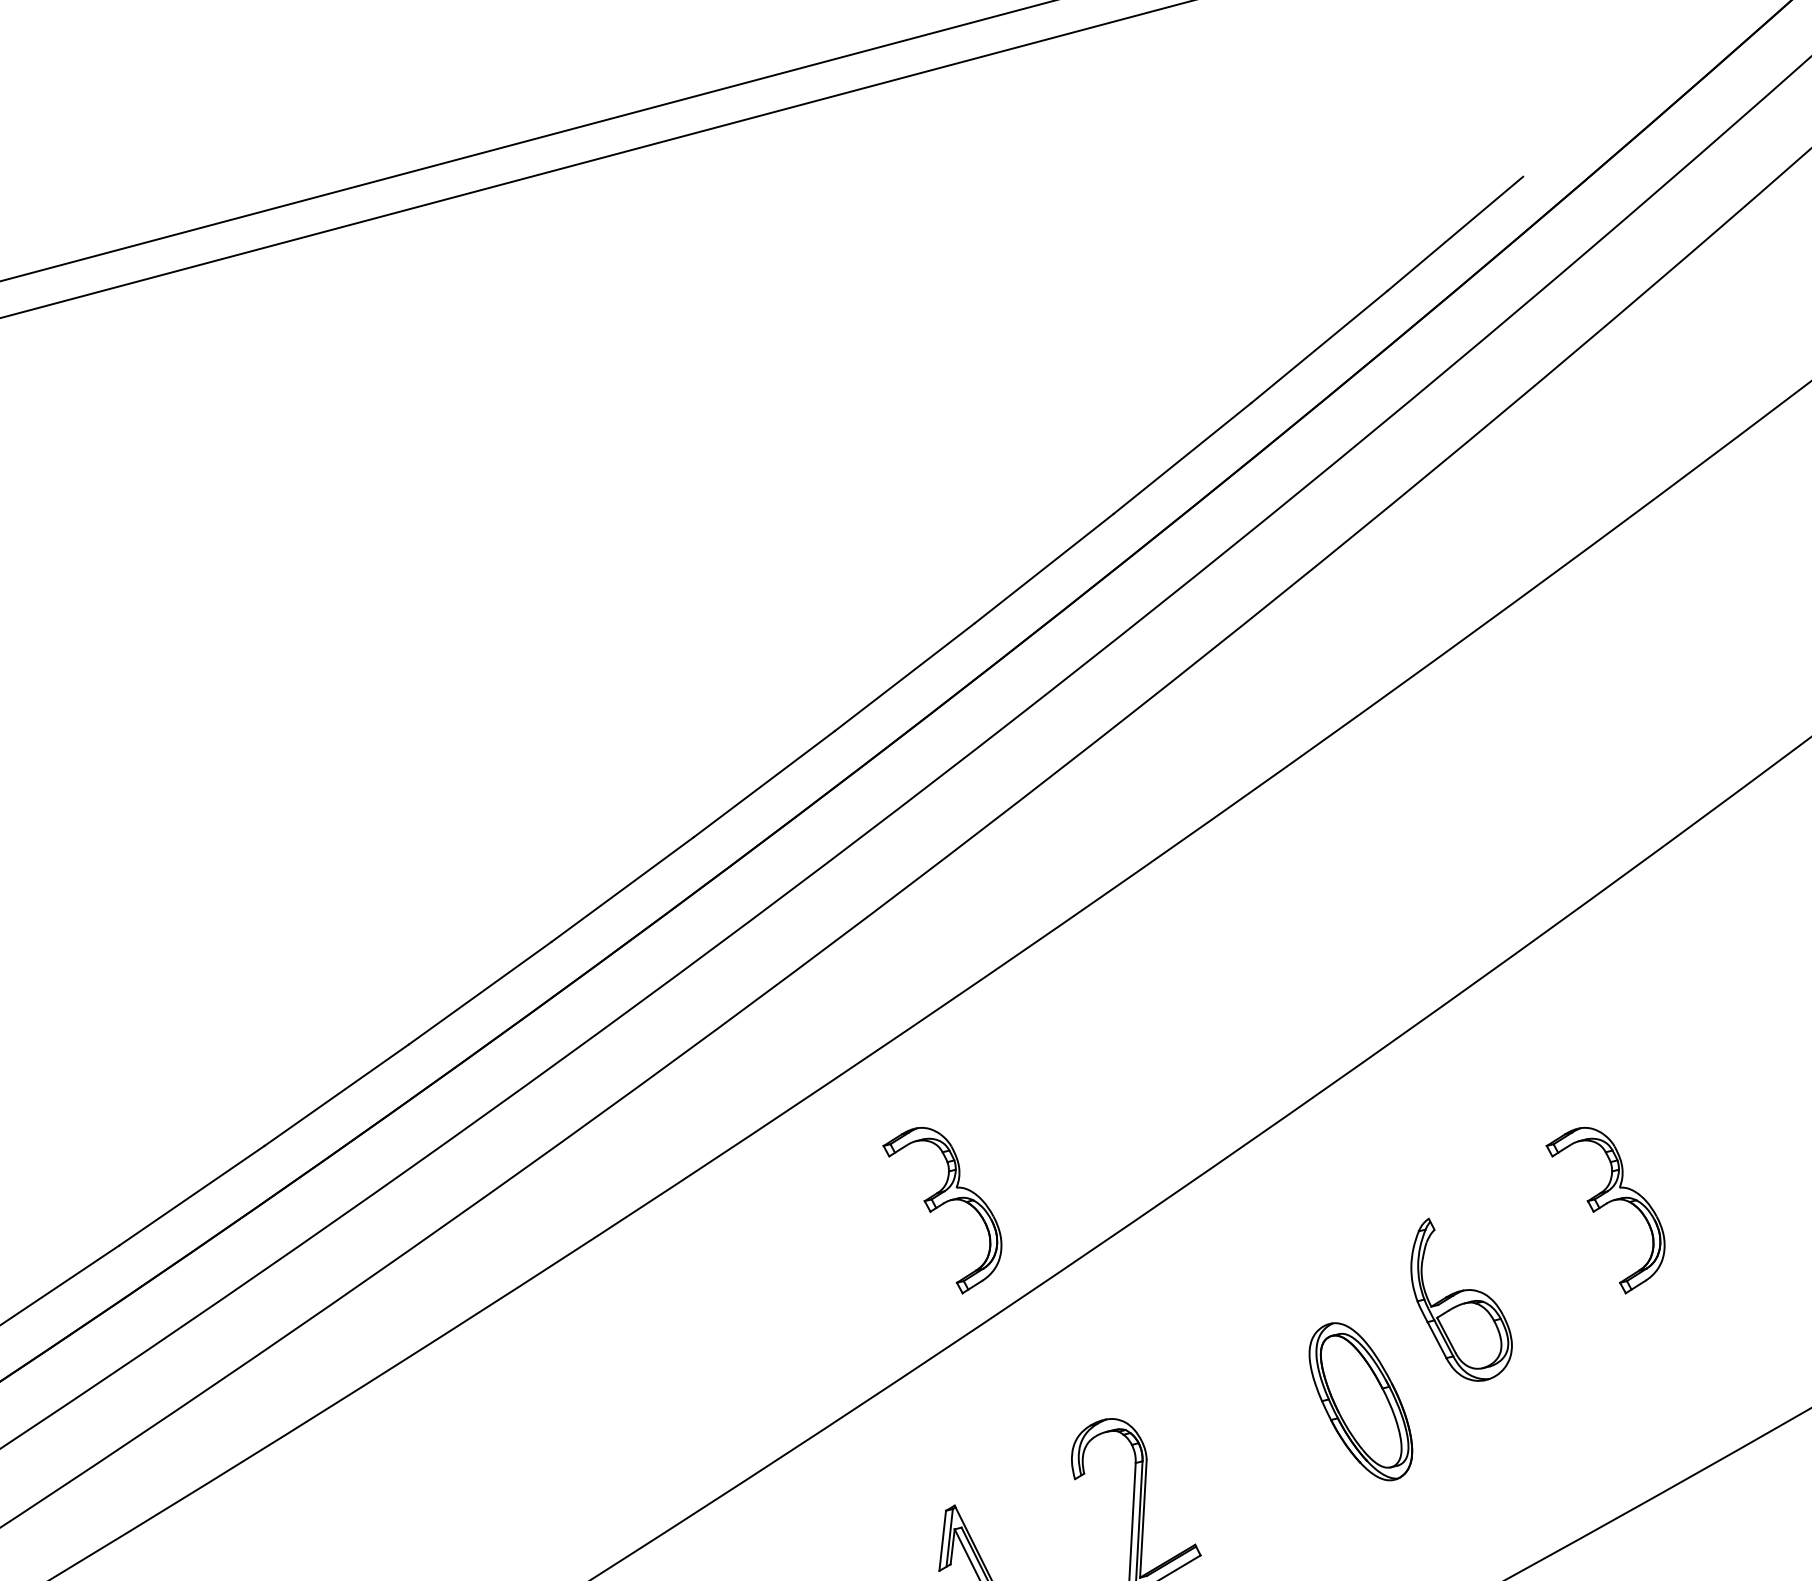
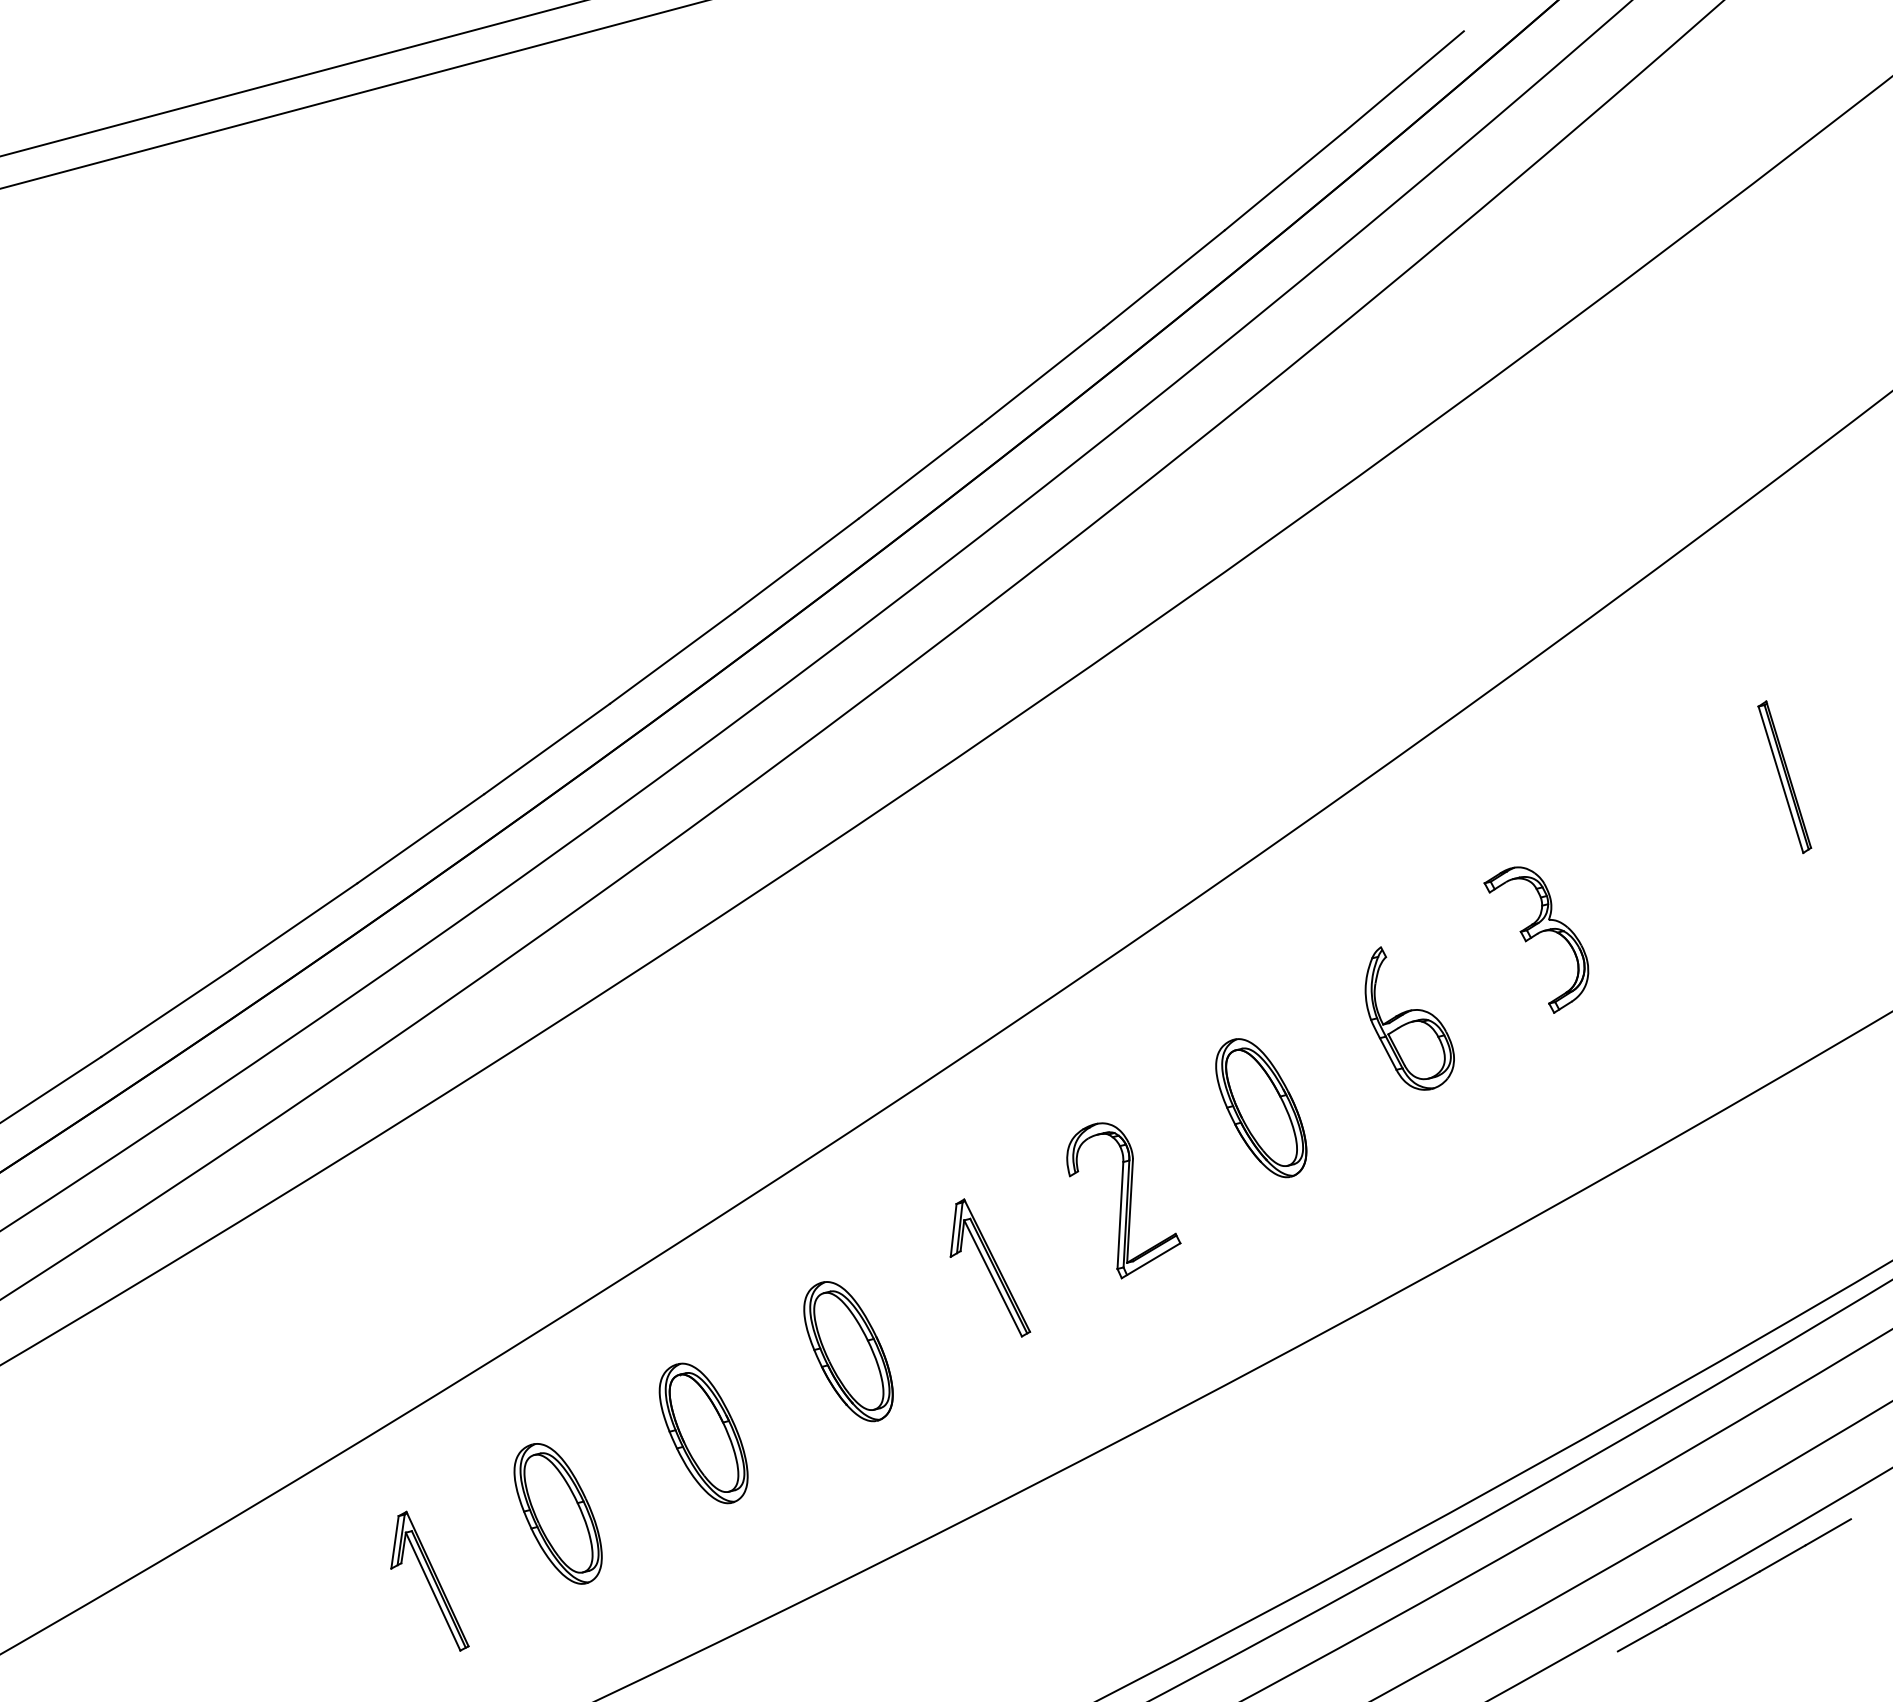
part: (942, 1209) -> (953, 939), removed
part: (1361, 1402) -> (1261, 1108), moved

